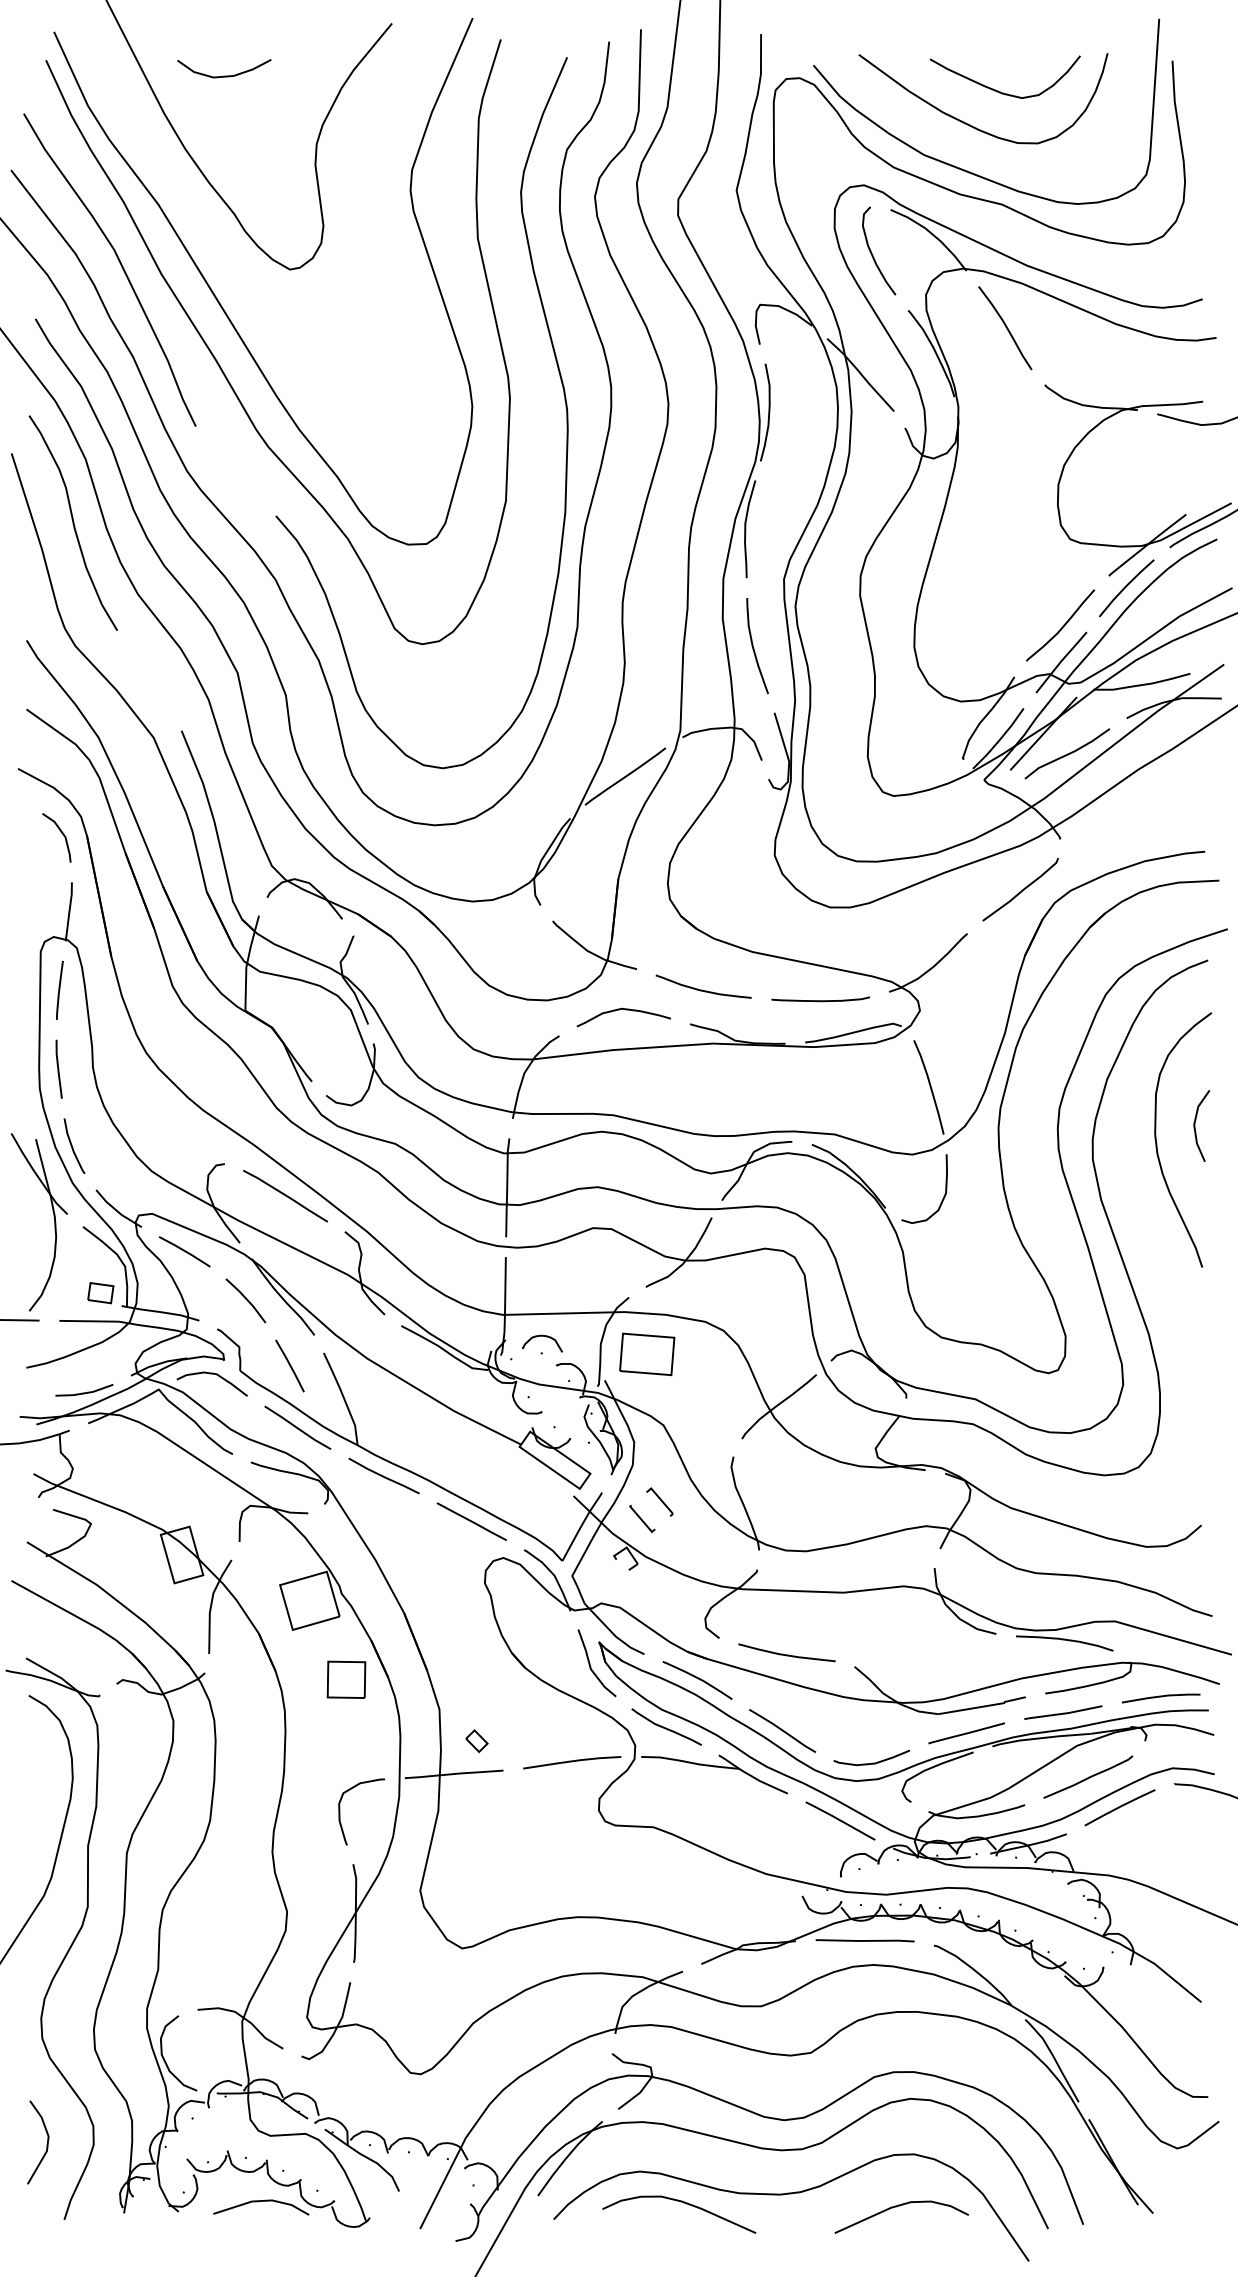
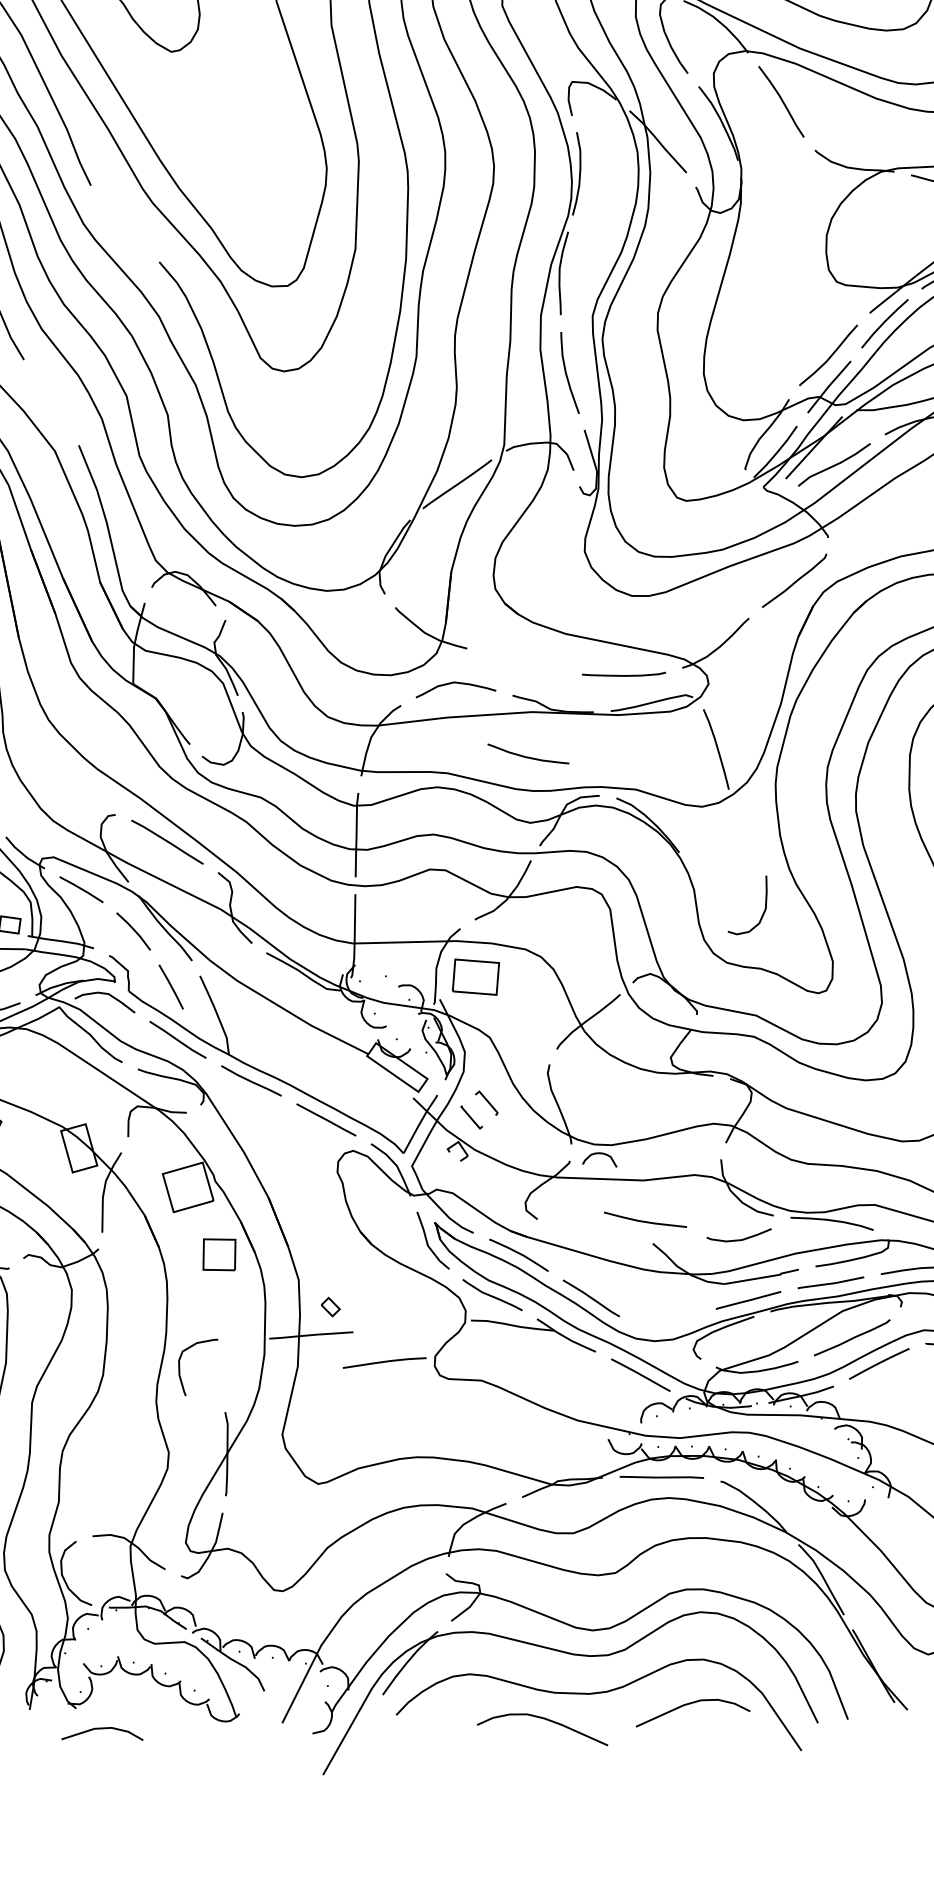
curve: (702, 989) -> (527, 756), moved
curve: (942, 1198) -> (762, 913), moved
part: (542, 1336) -> (599, 1153), moved
curve: (786, 1654) -> (645, 1221), moved
curve: (572, 1762) -> (384, 1362), moved
curve: (872, 1762) -> (739, 1239), moved
curve: (340, 1811) -> (180, 1367), moved
line: (258, 2202) -> (100, 1729), moved
curve: (683, 2203) -> (546, 1720), moved

